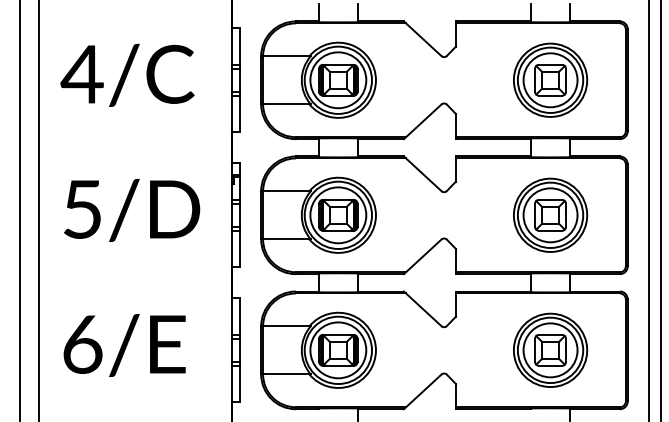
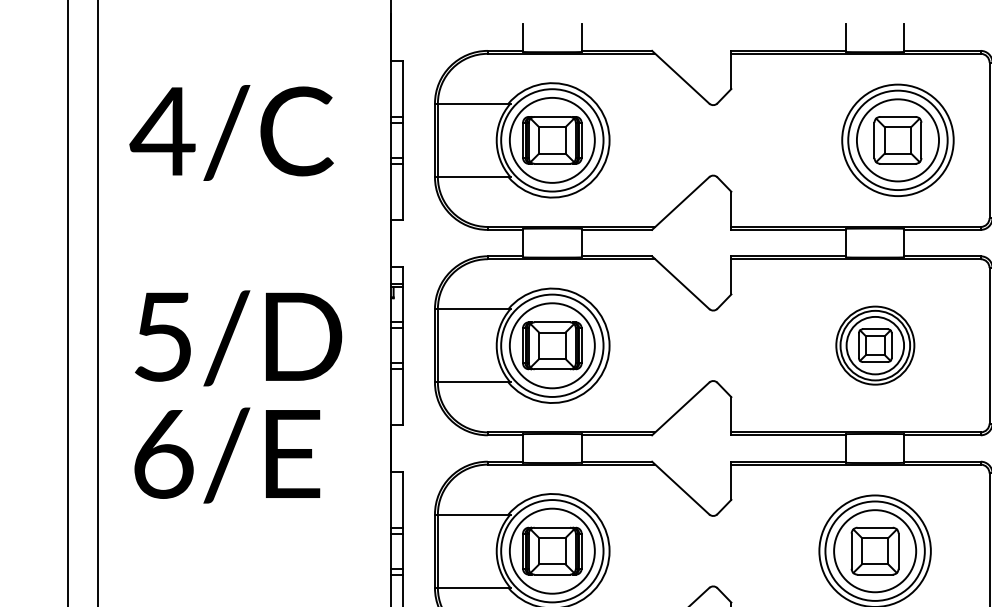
part: (550, 79) -> (897, 139), moved
part: (550, 214) -> (875, 344), size x0.7
text: (124, 345) -> (227, 455), moved

